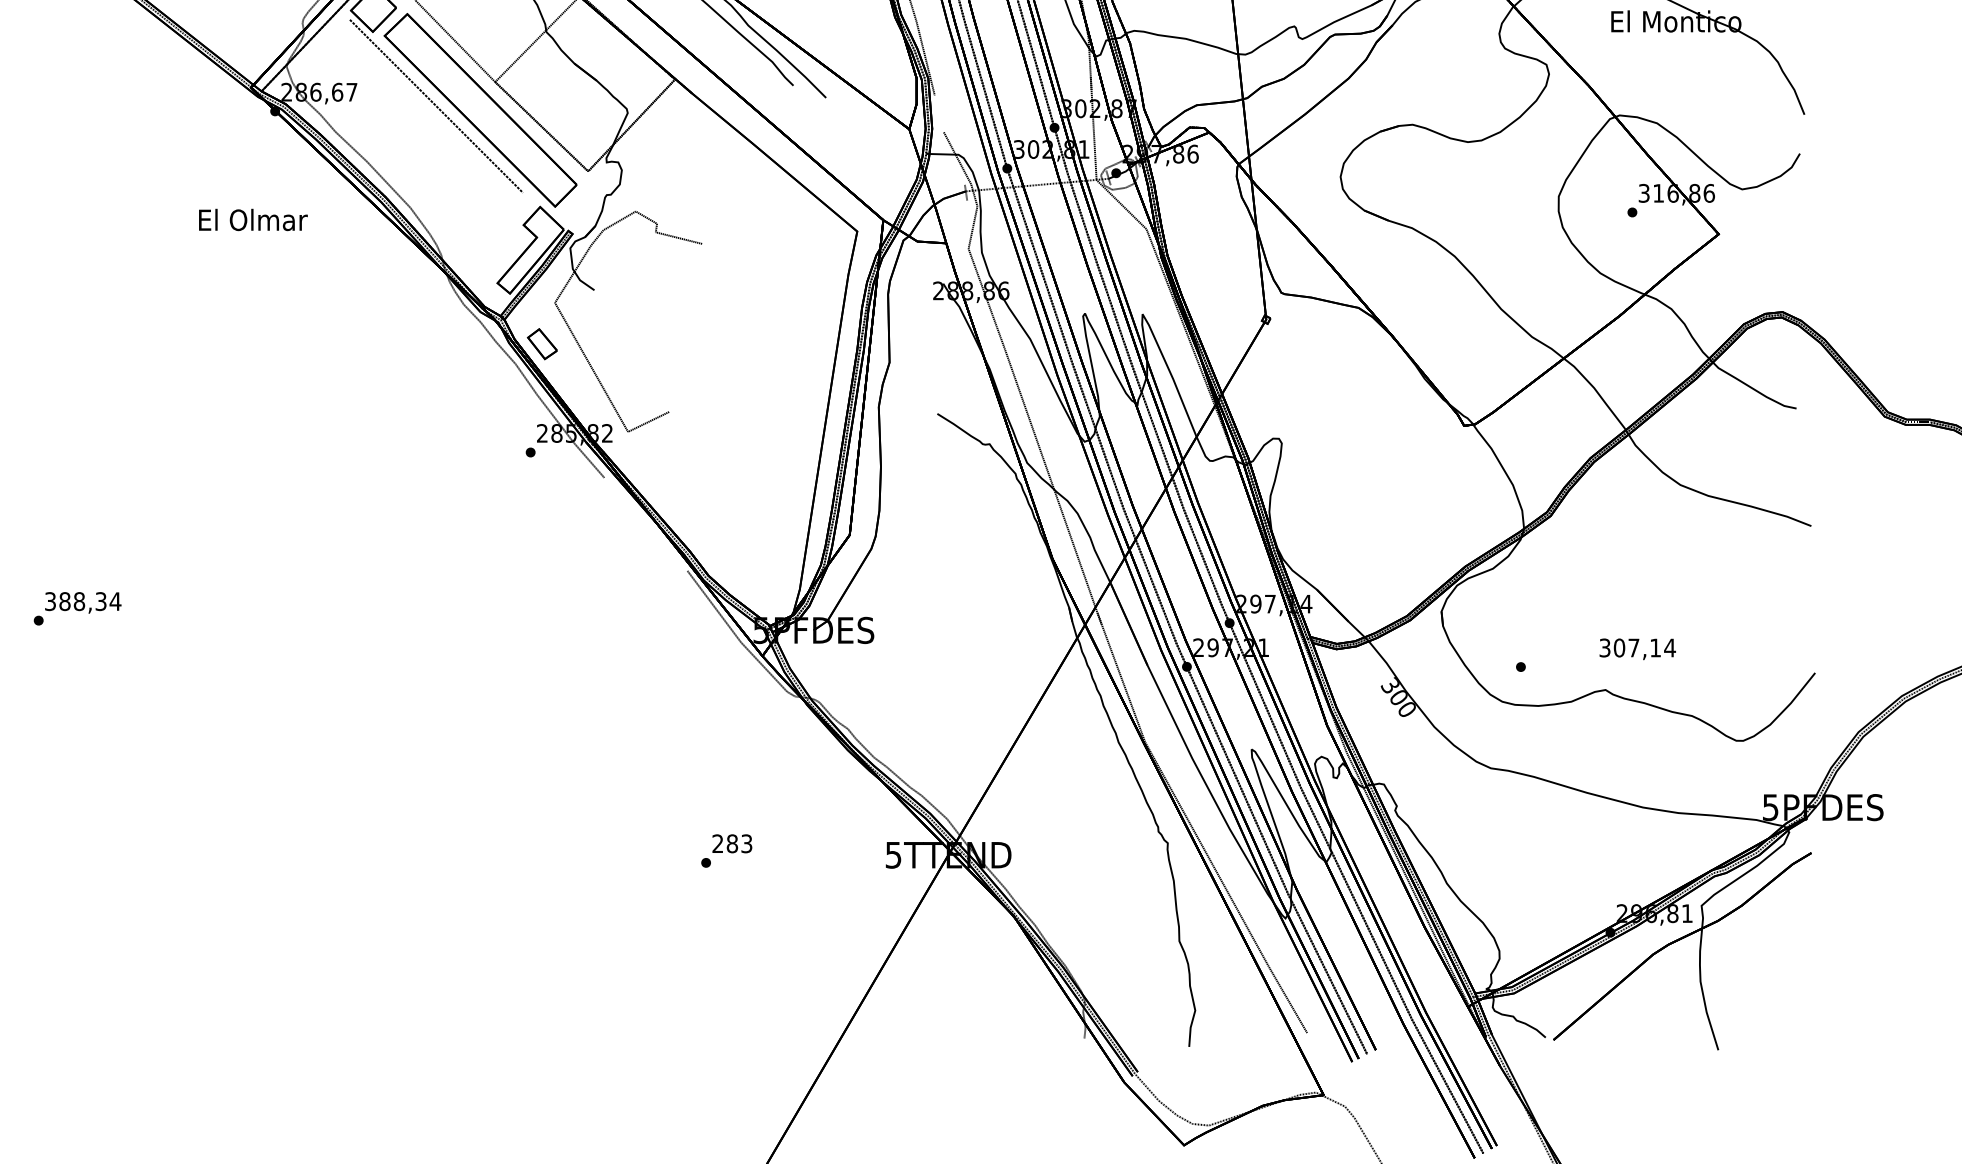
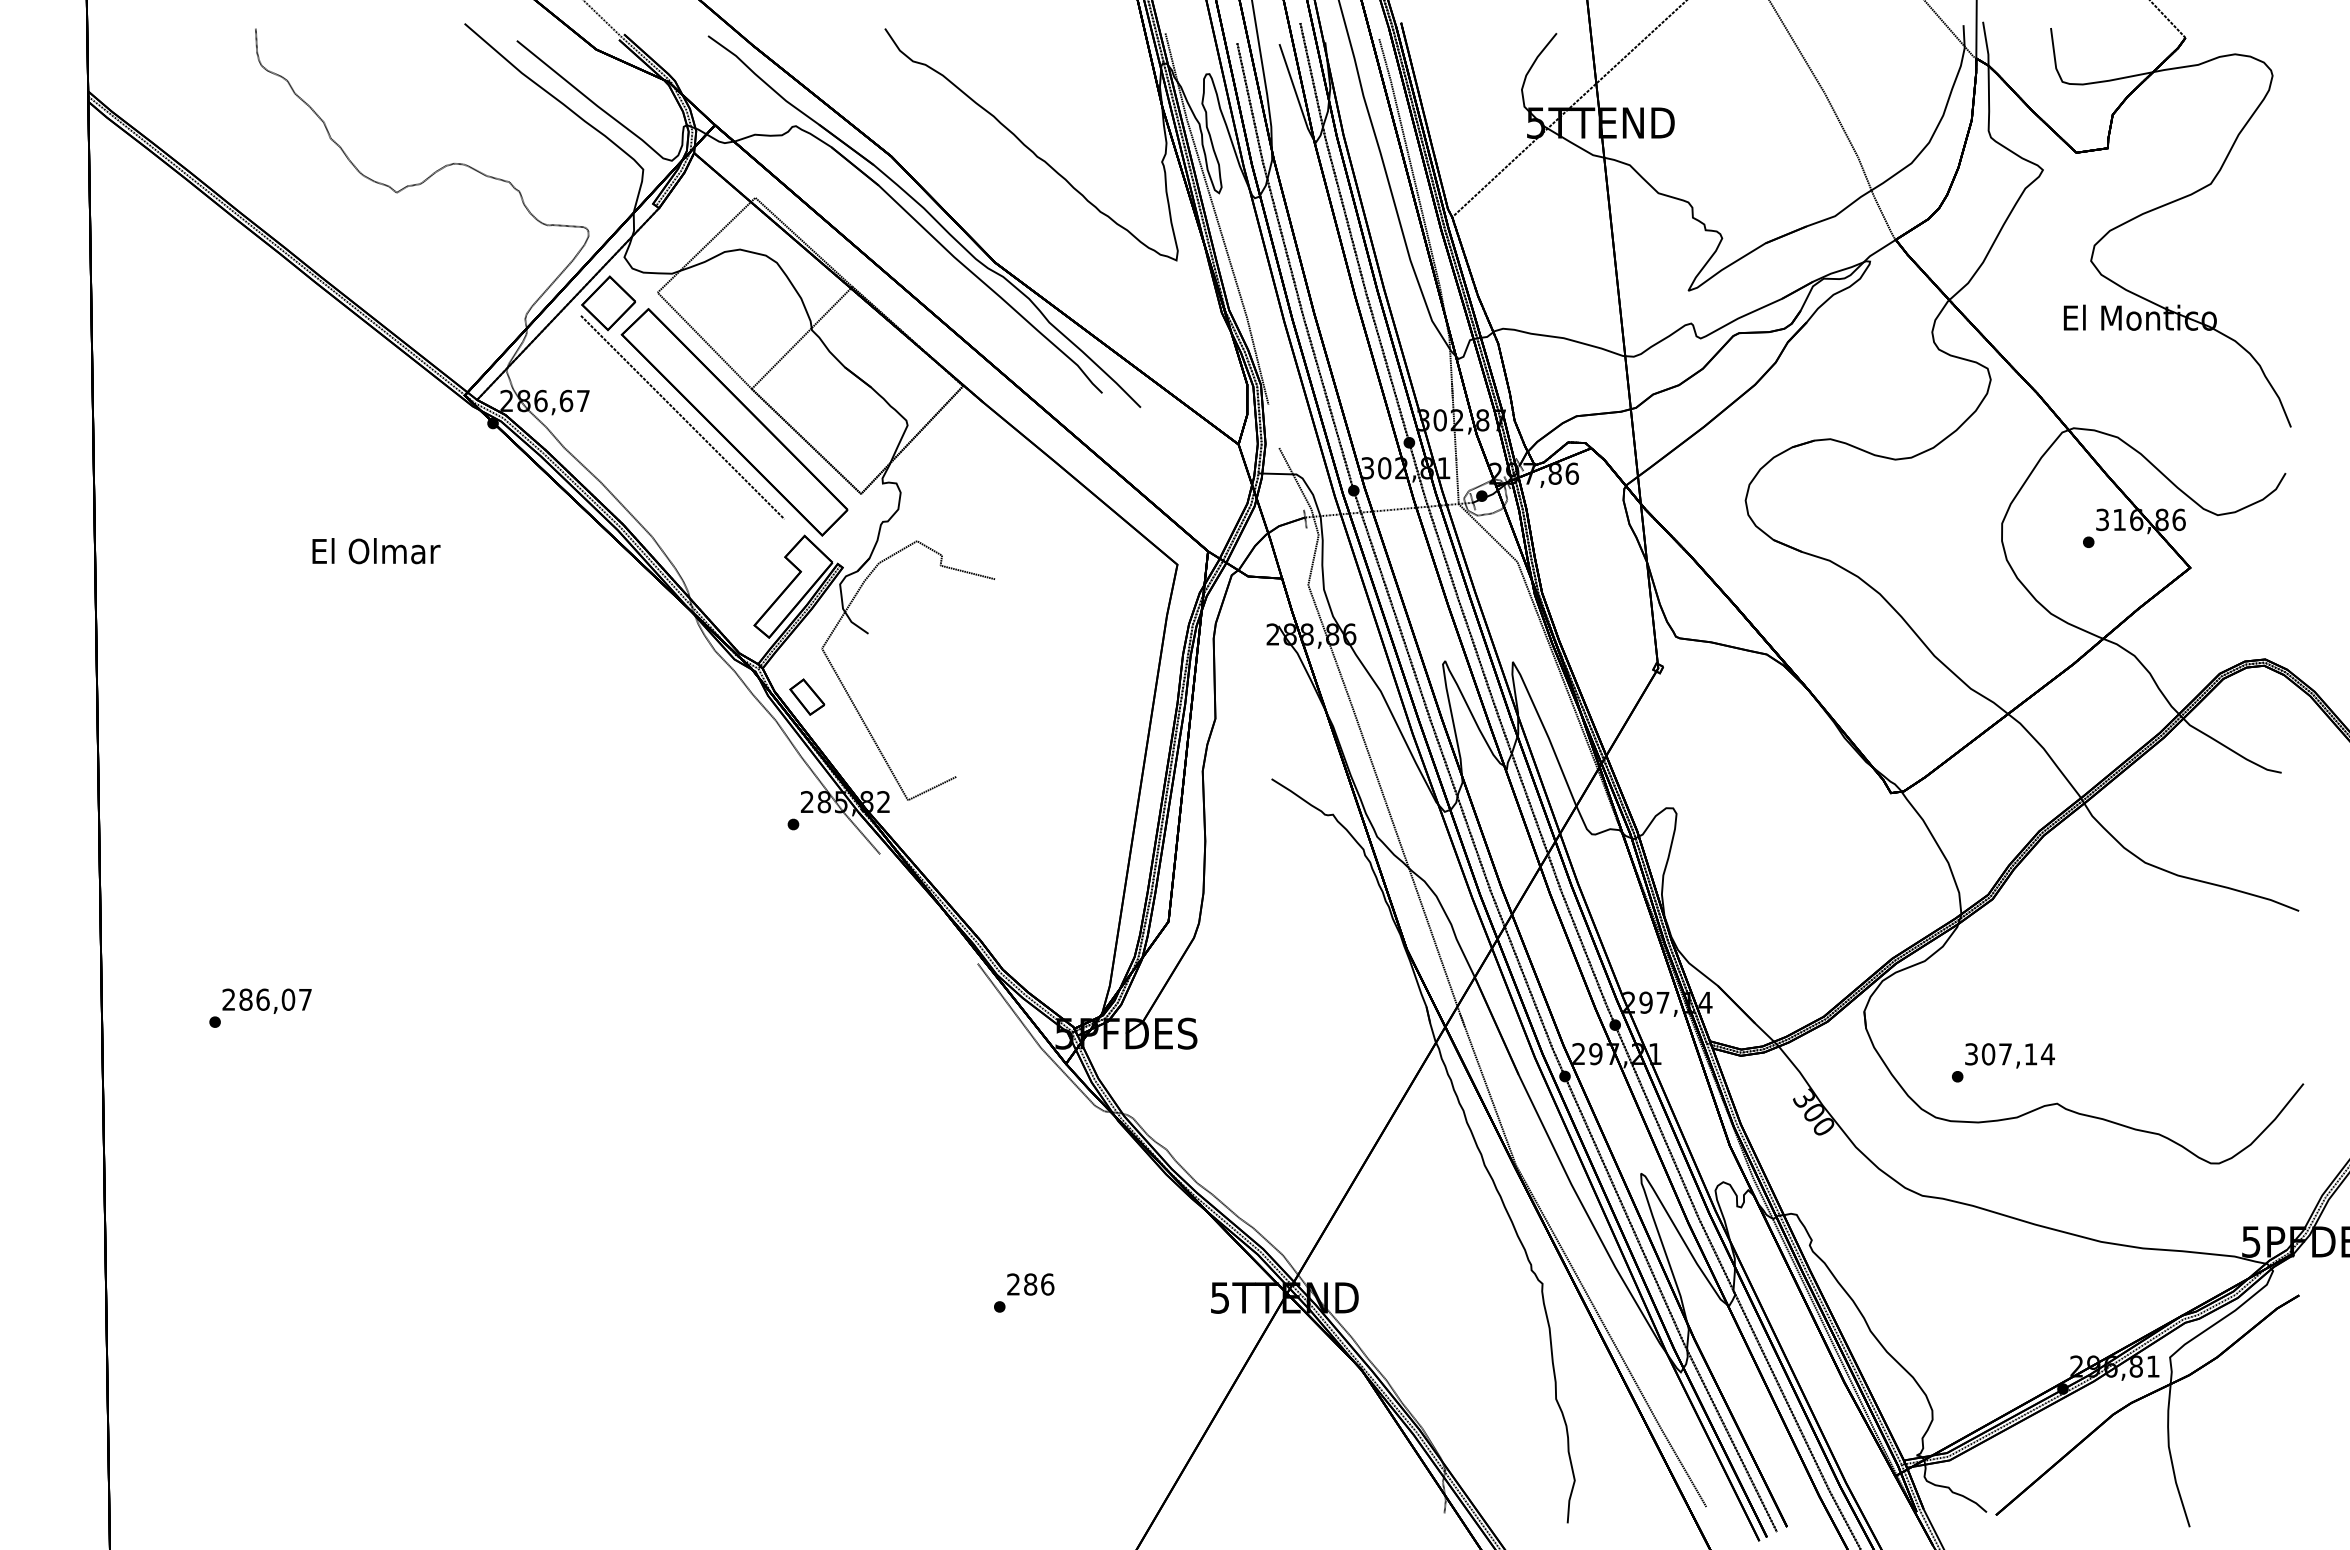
text: (253, 220) -> (376, 551), moved
text: (83, 601) -> (267, 999), 388,34 -> 286,07
text: (1637, 648) -> (2009, 1055), moved
text: (746, 843) -> (1047, 1284), 283 -> 286

